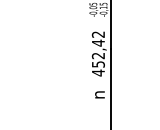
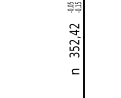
text: (98, 72) -> (74, 54), 452,42 -> 352,42

